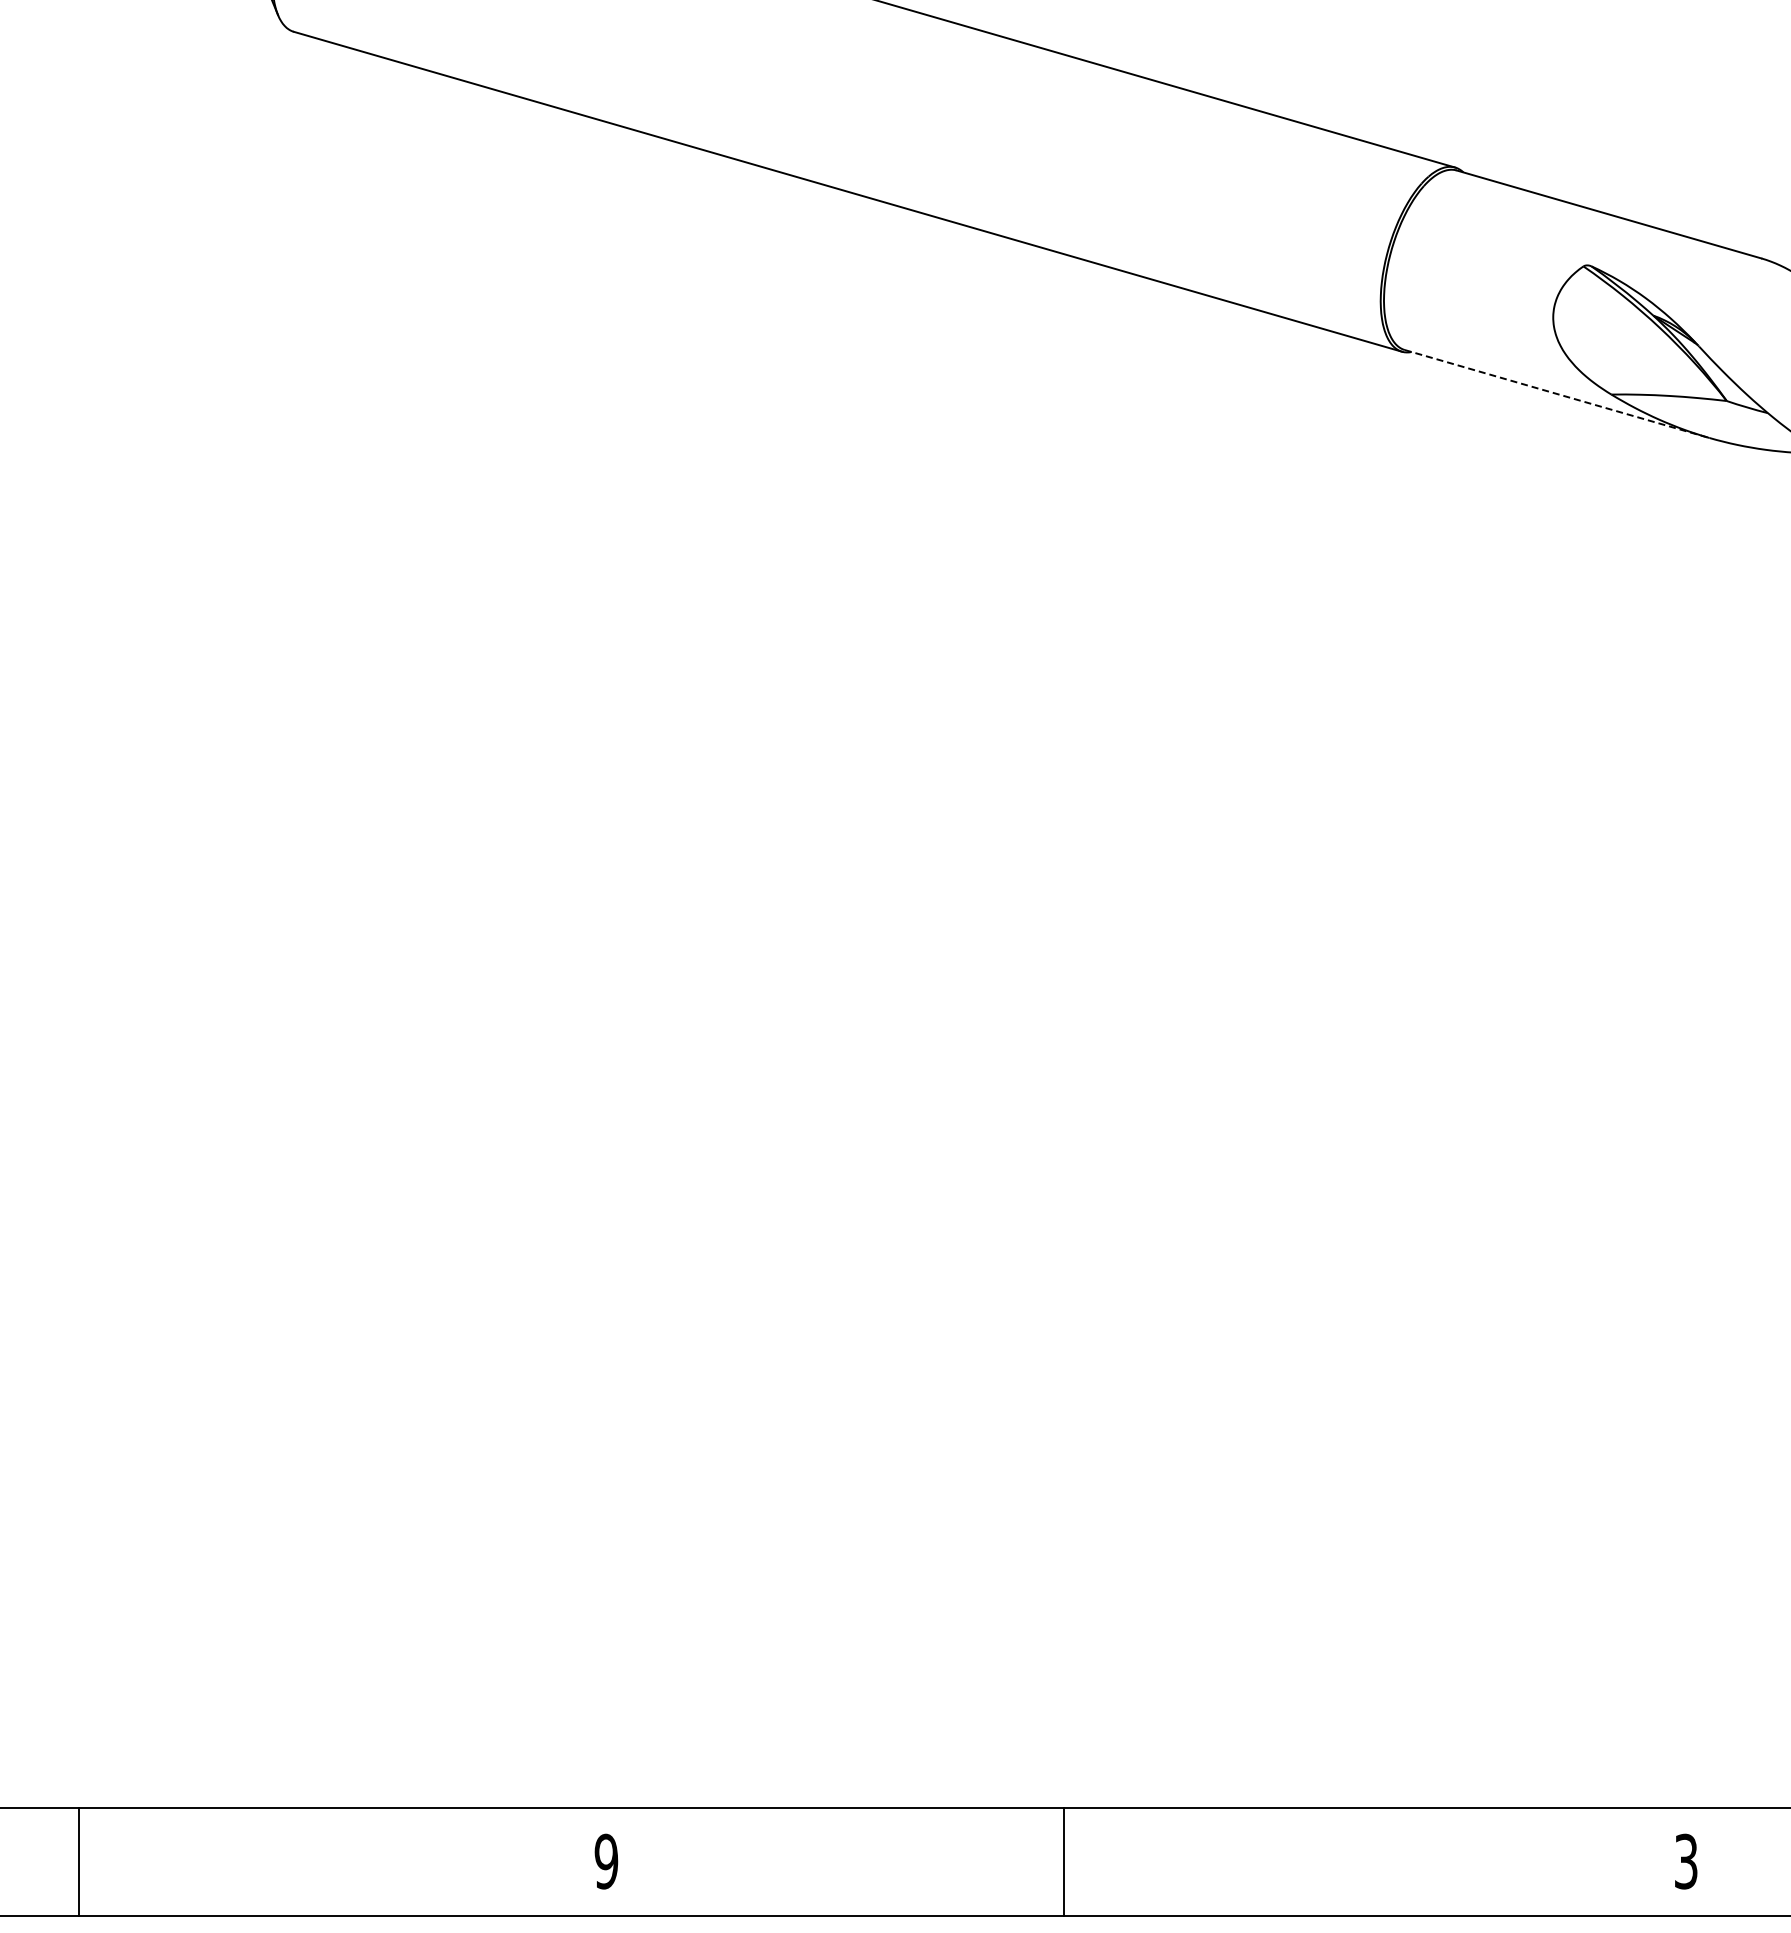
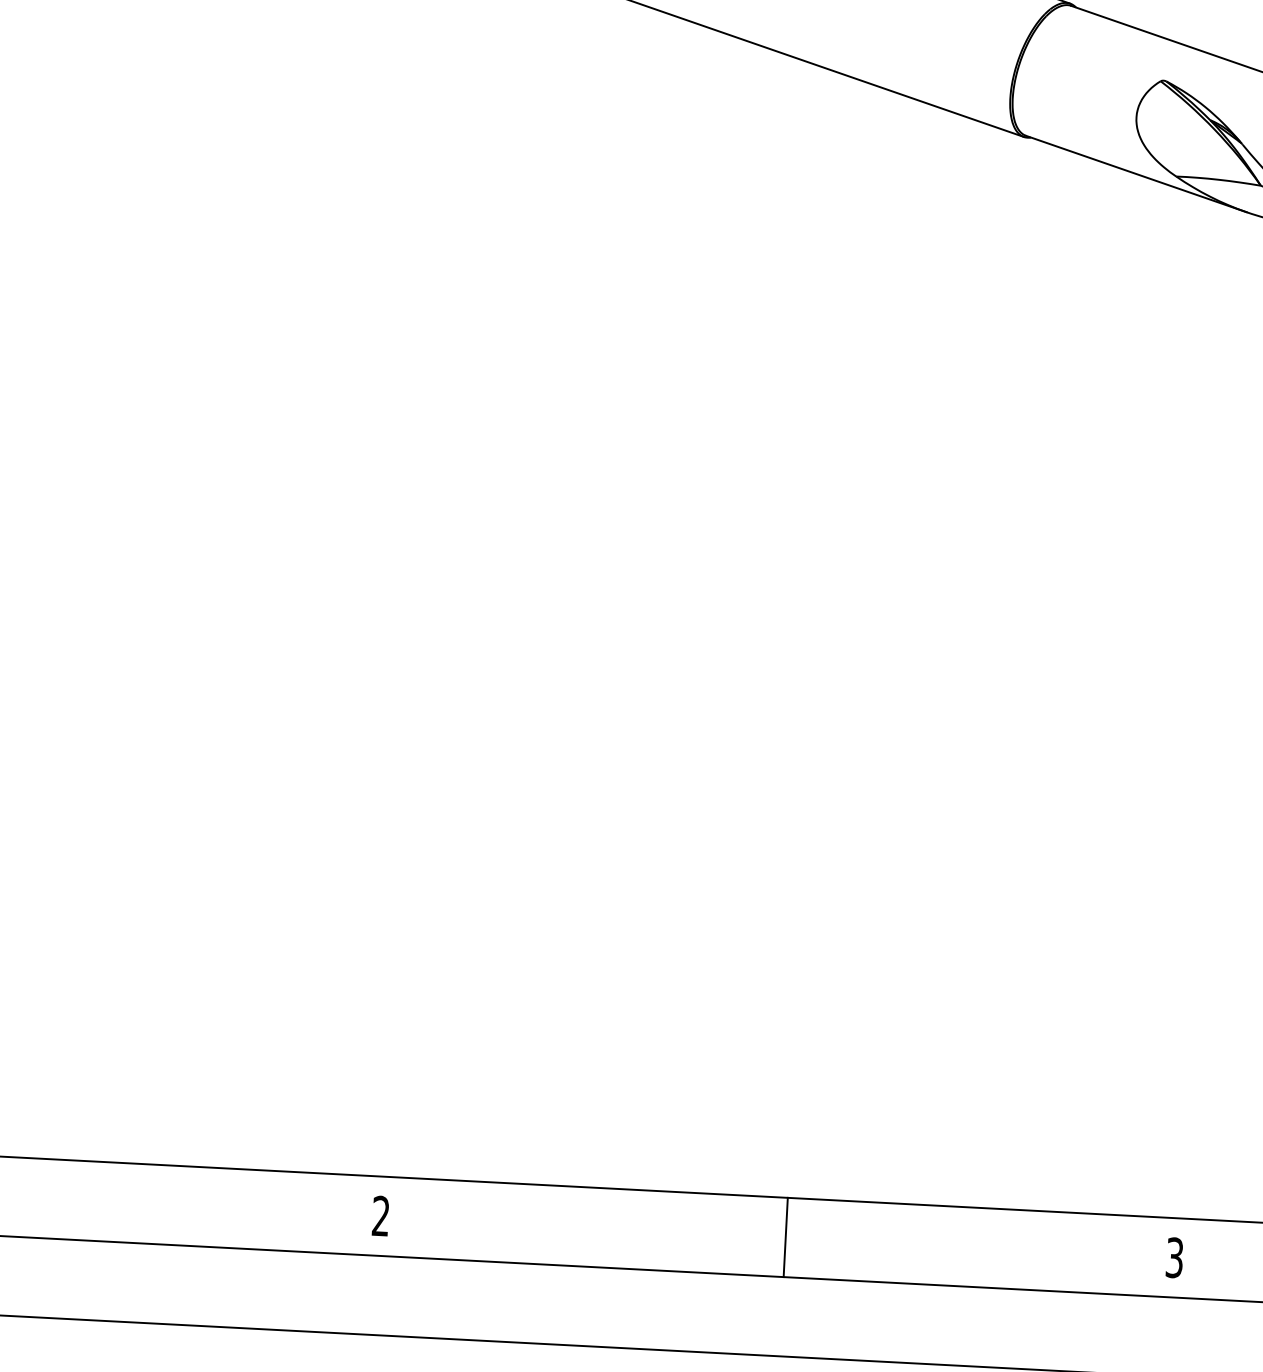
line: (1557, 394) -> (1136, 174), dashed -> solid
text: (606, 1861) -> (381, 1216), 9 -> 2
line: (1064, 1861) -> (786, 1237), moved

